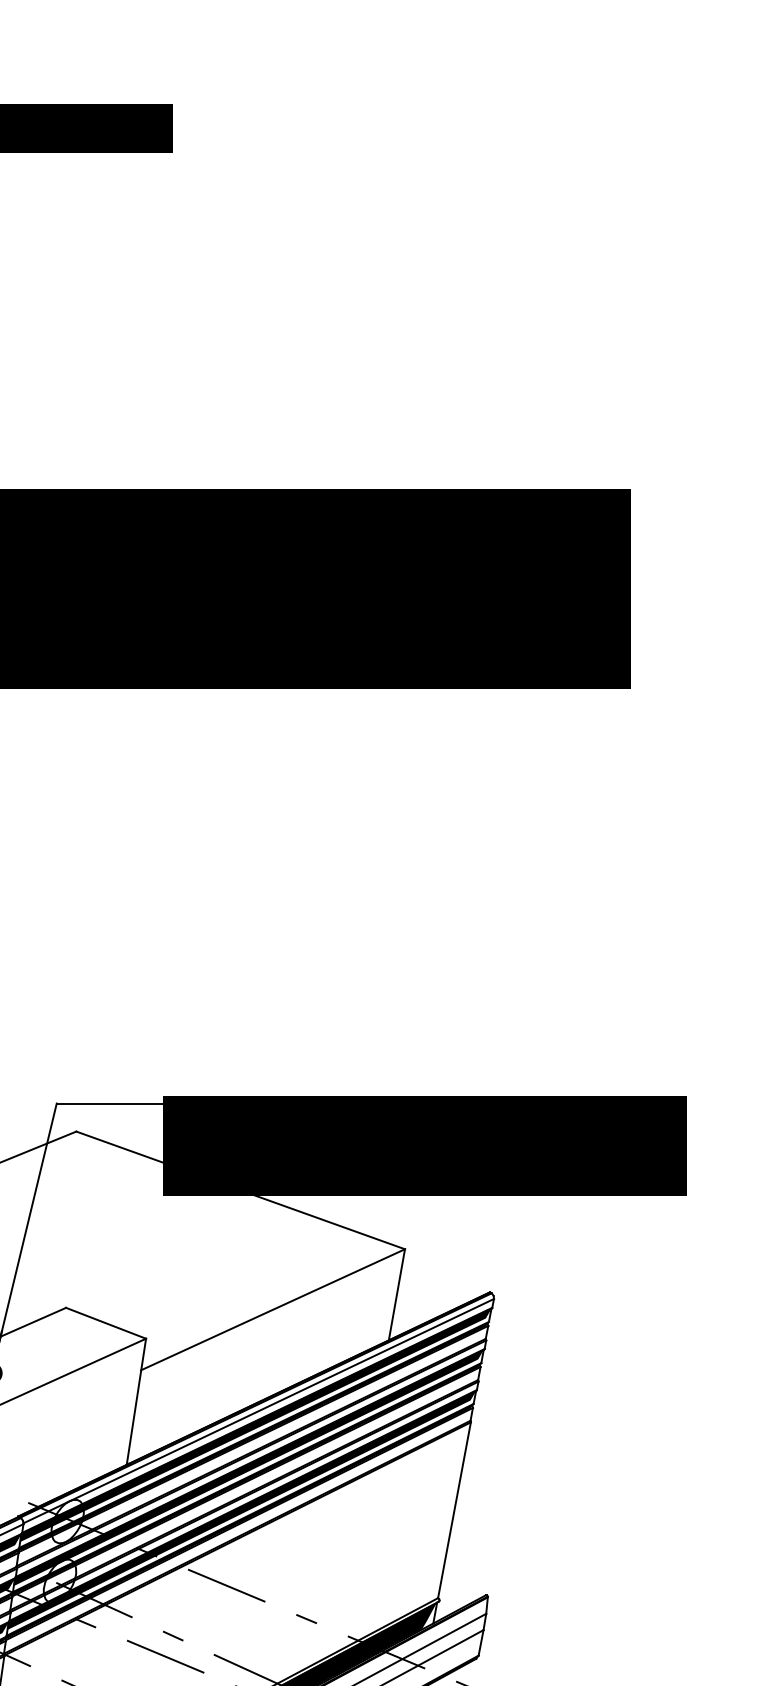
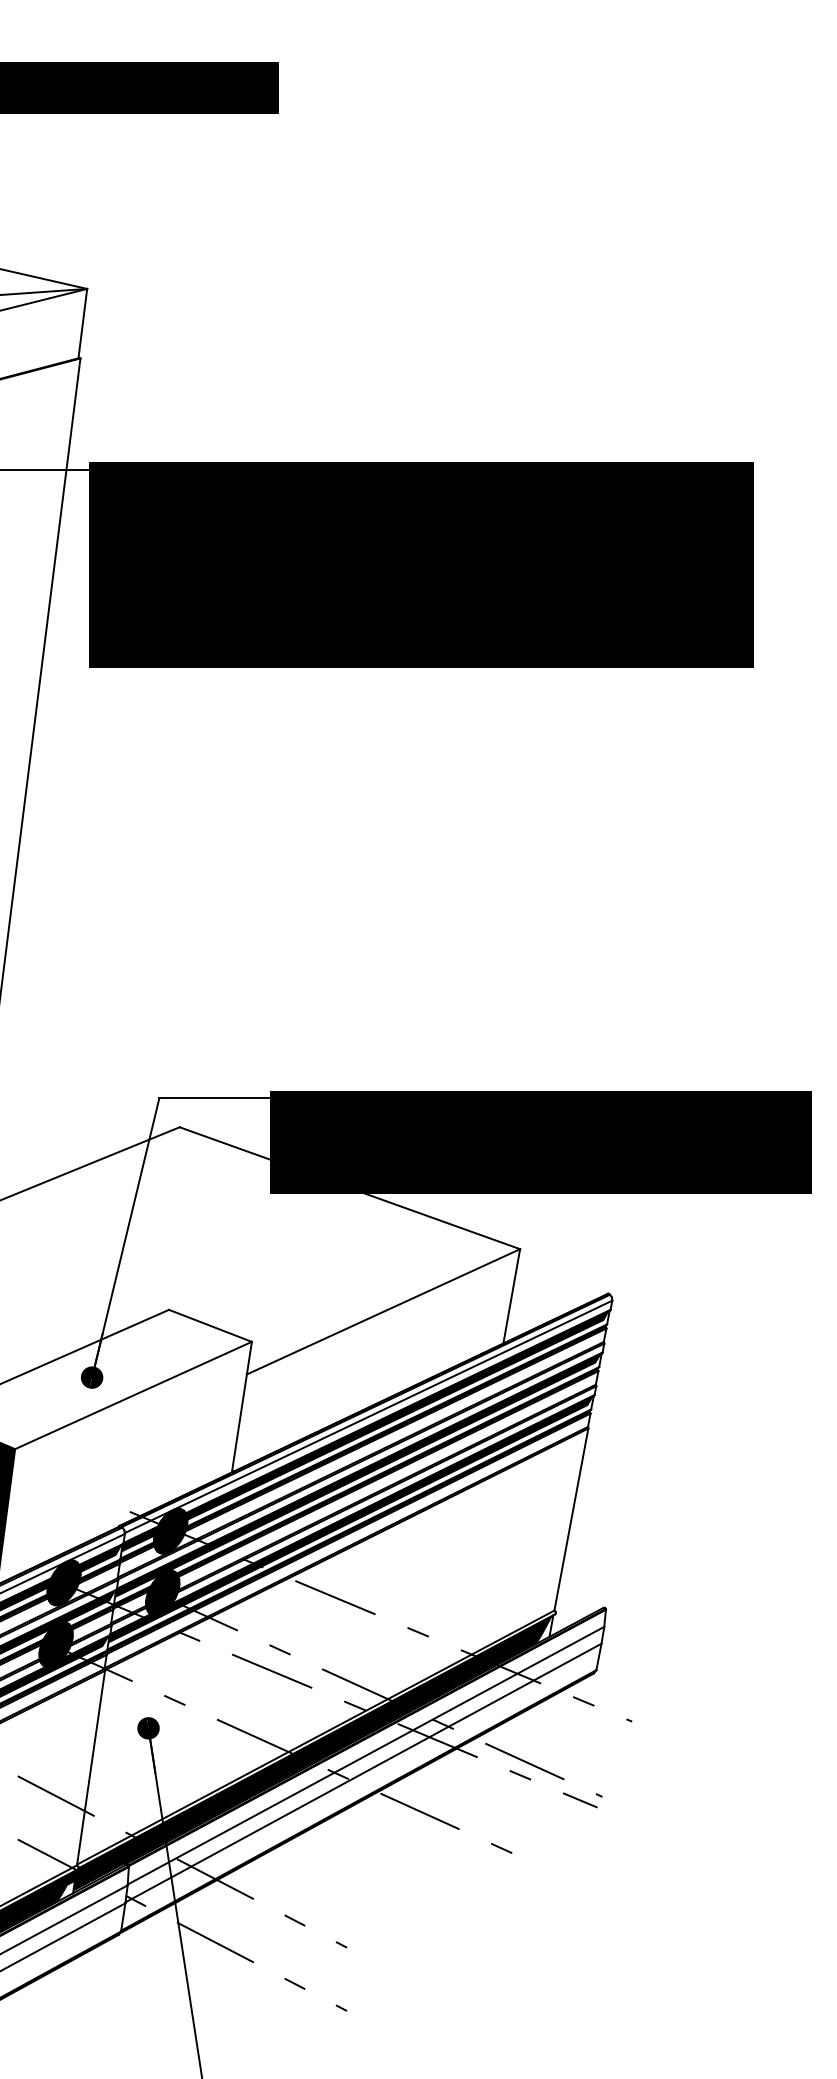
fill: (67, 1520) -> (170, 1530), added
fill: (59, 1580) -> (162, 1592), added

